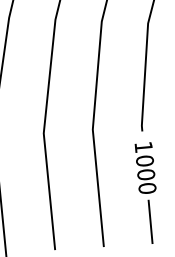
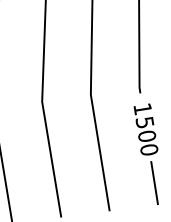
text: (144, 160) -> (144, 122), 1000 -> 1500

